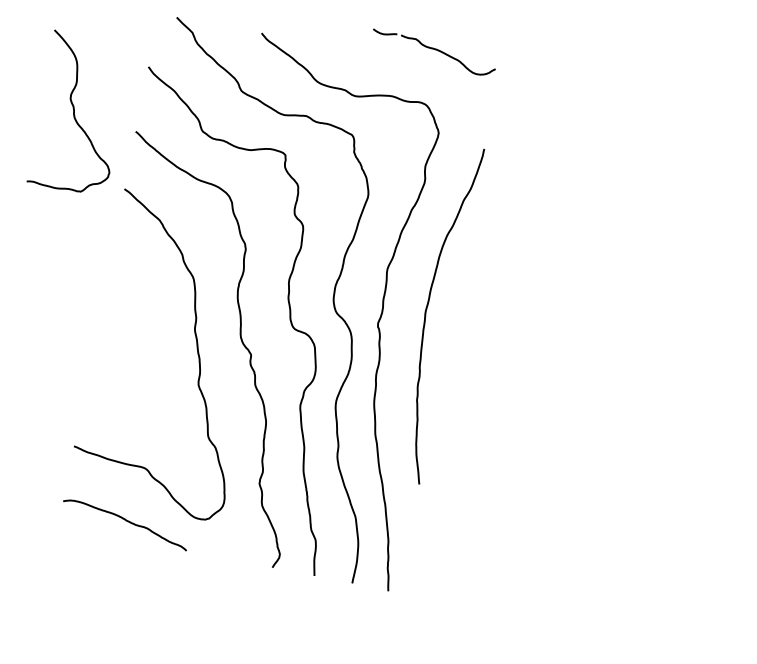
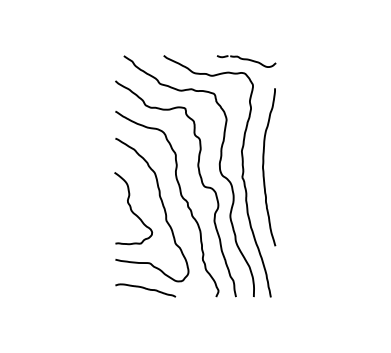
part: (433, 53) -> (246, 61), moved
curve: (75, 113) -> (131, 208), moved

